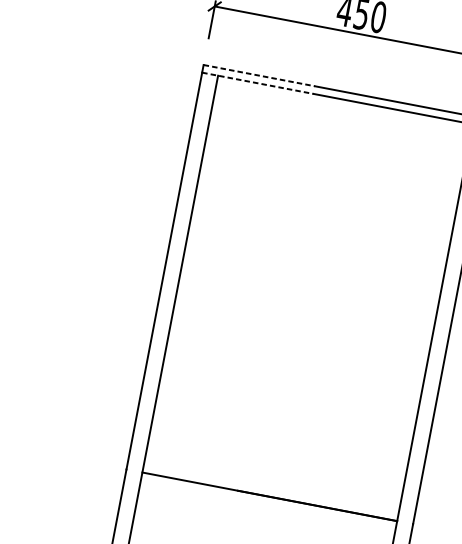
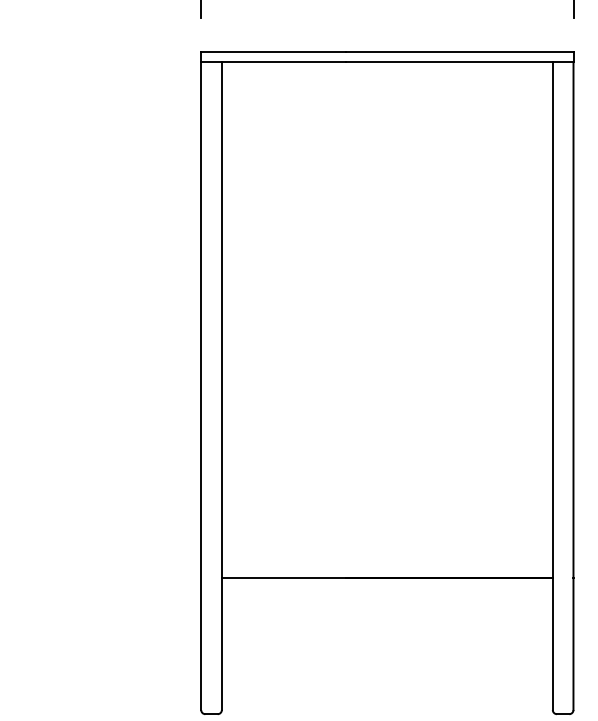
line: (260, 75) -> (274, 52), dashed -> solid
line: (258, 83) -> (274, 62), dashed -> solid

